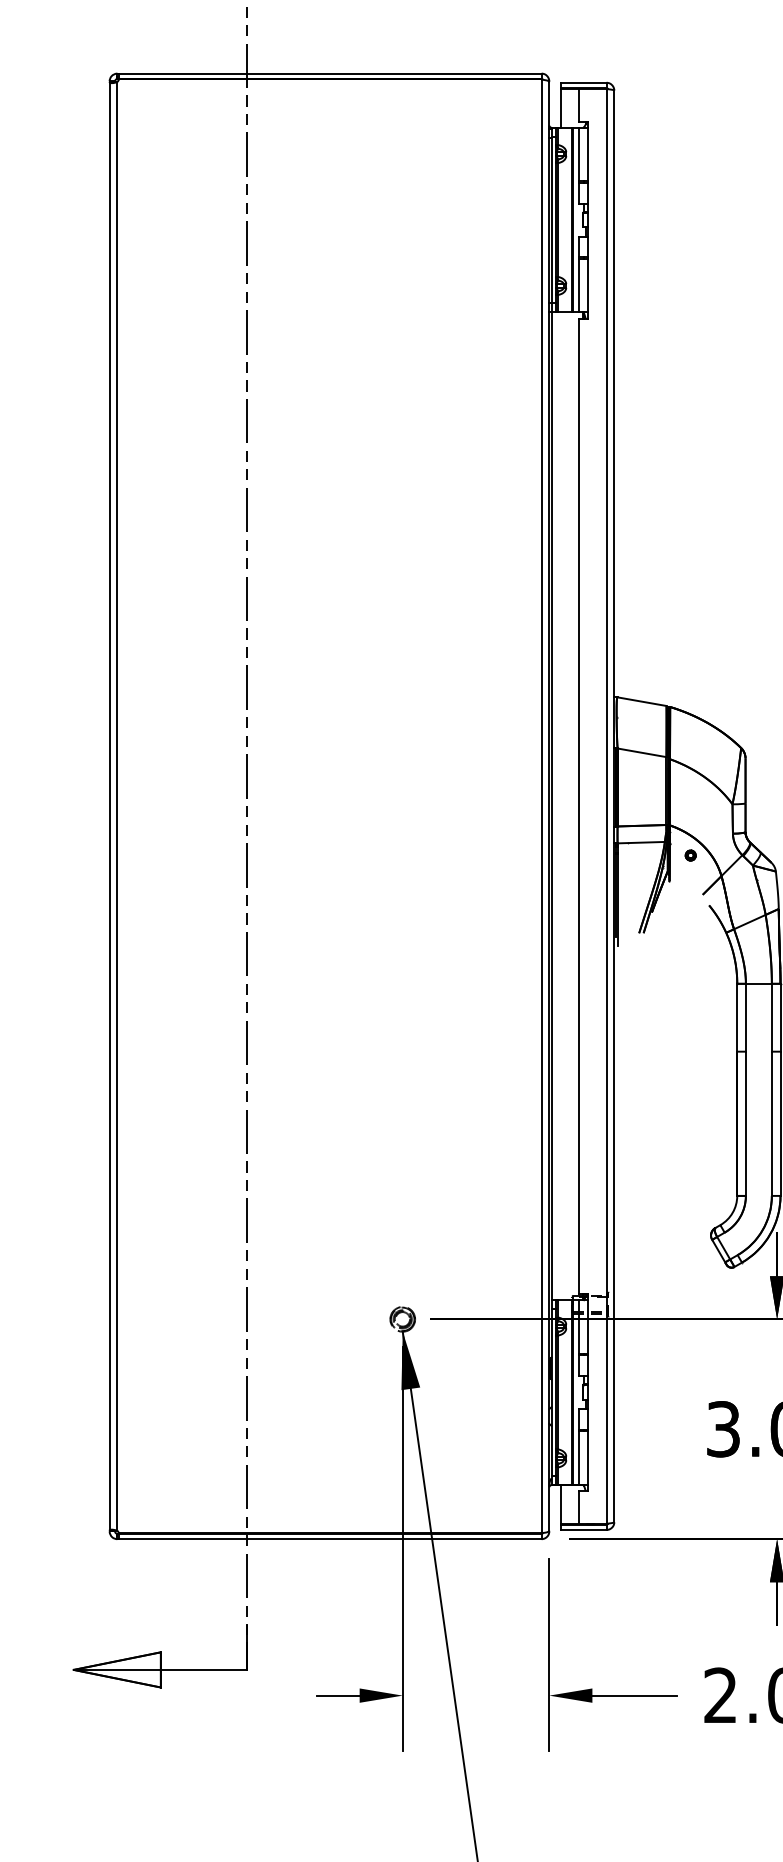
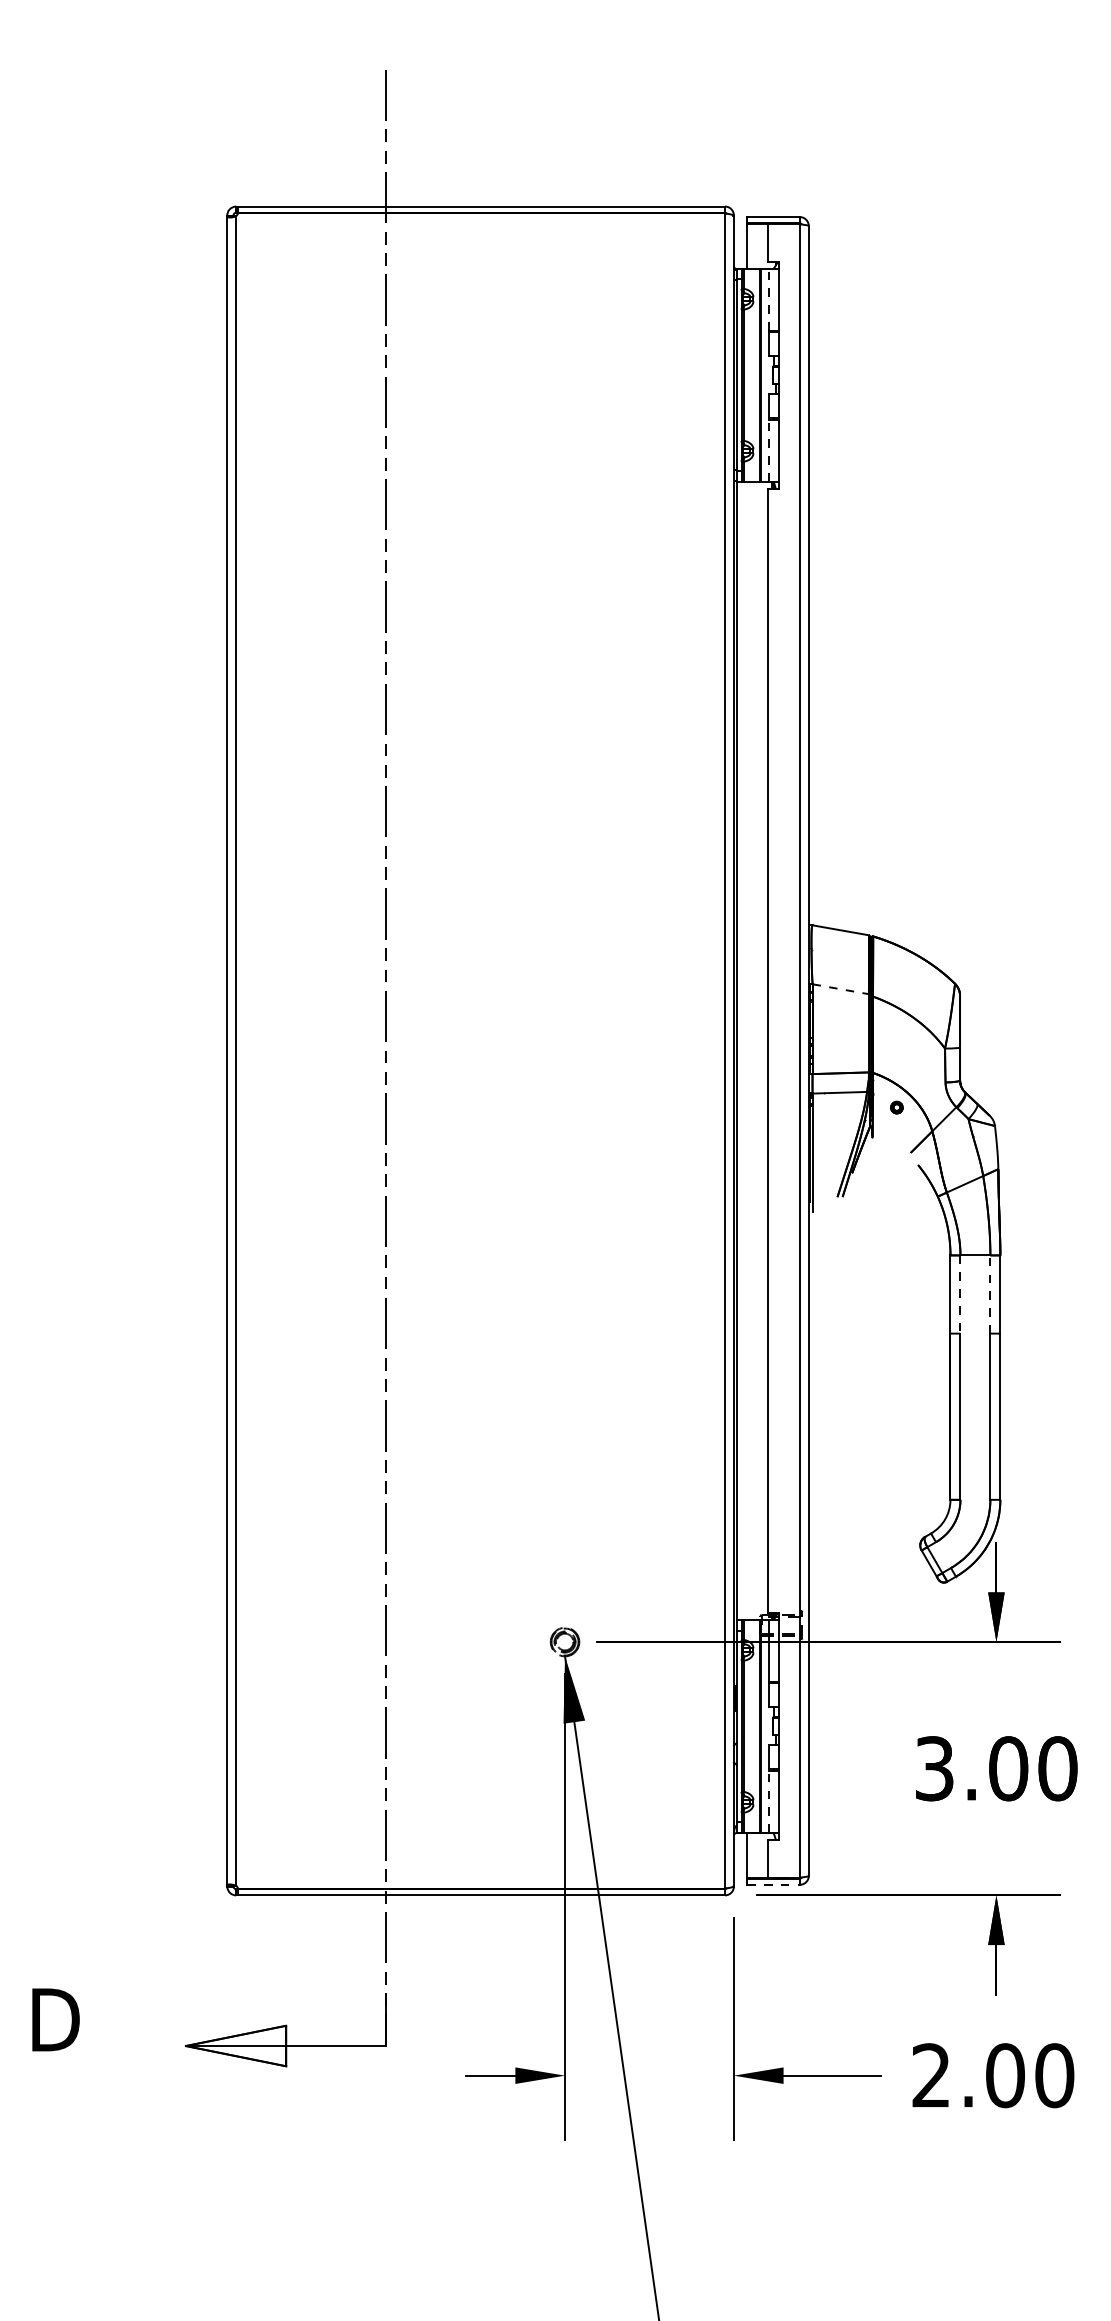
line: (579, 154) -> (768, 299), solid -> dashed
line: (579, 285) -> (768, 450), solid -> dashed
line: (641, 753) -> (840, 989), solid -> dashed
line: (771, 1017) -> (990, 1294), solid -> dashed
line: (745, 1018) -> (960, 1295), solid -> dashed
line: (579, 1457) -> (768, 1801), solid -> dashed
line: (584, 1529) -> (774, 1884), solid -> dashed

